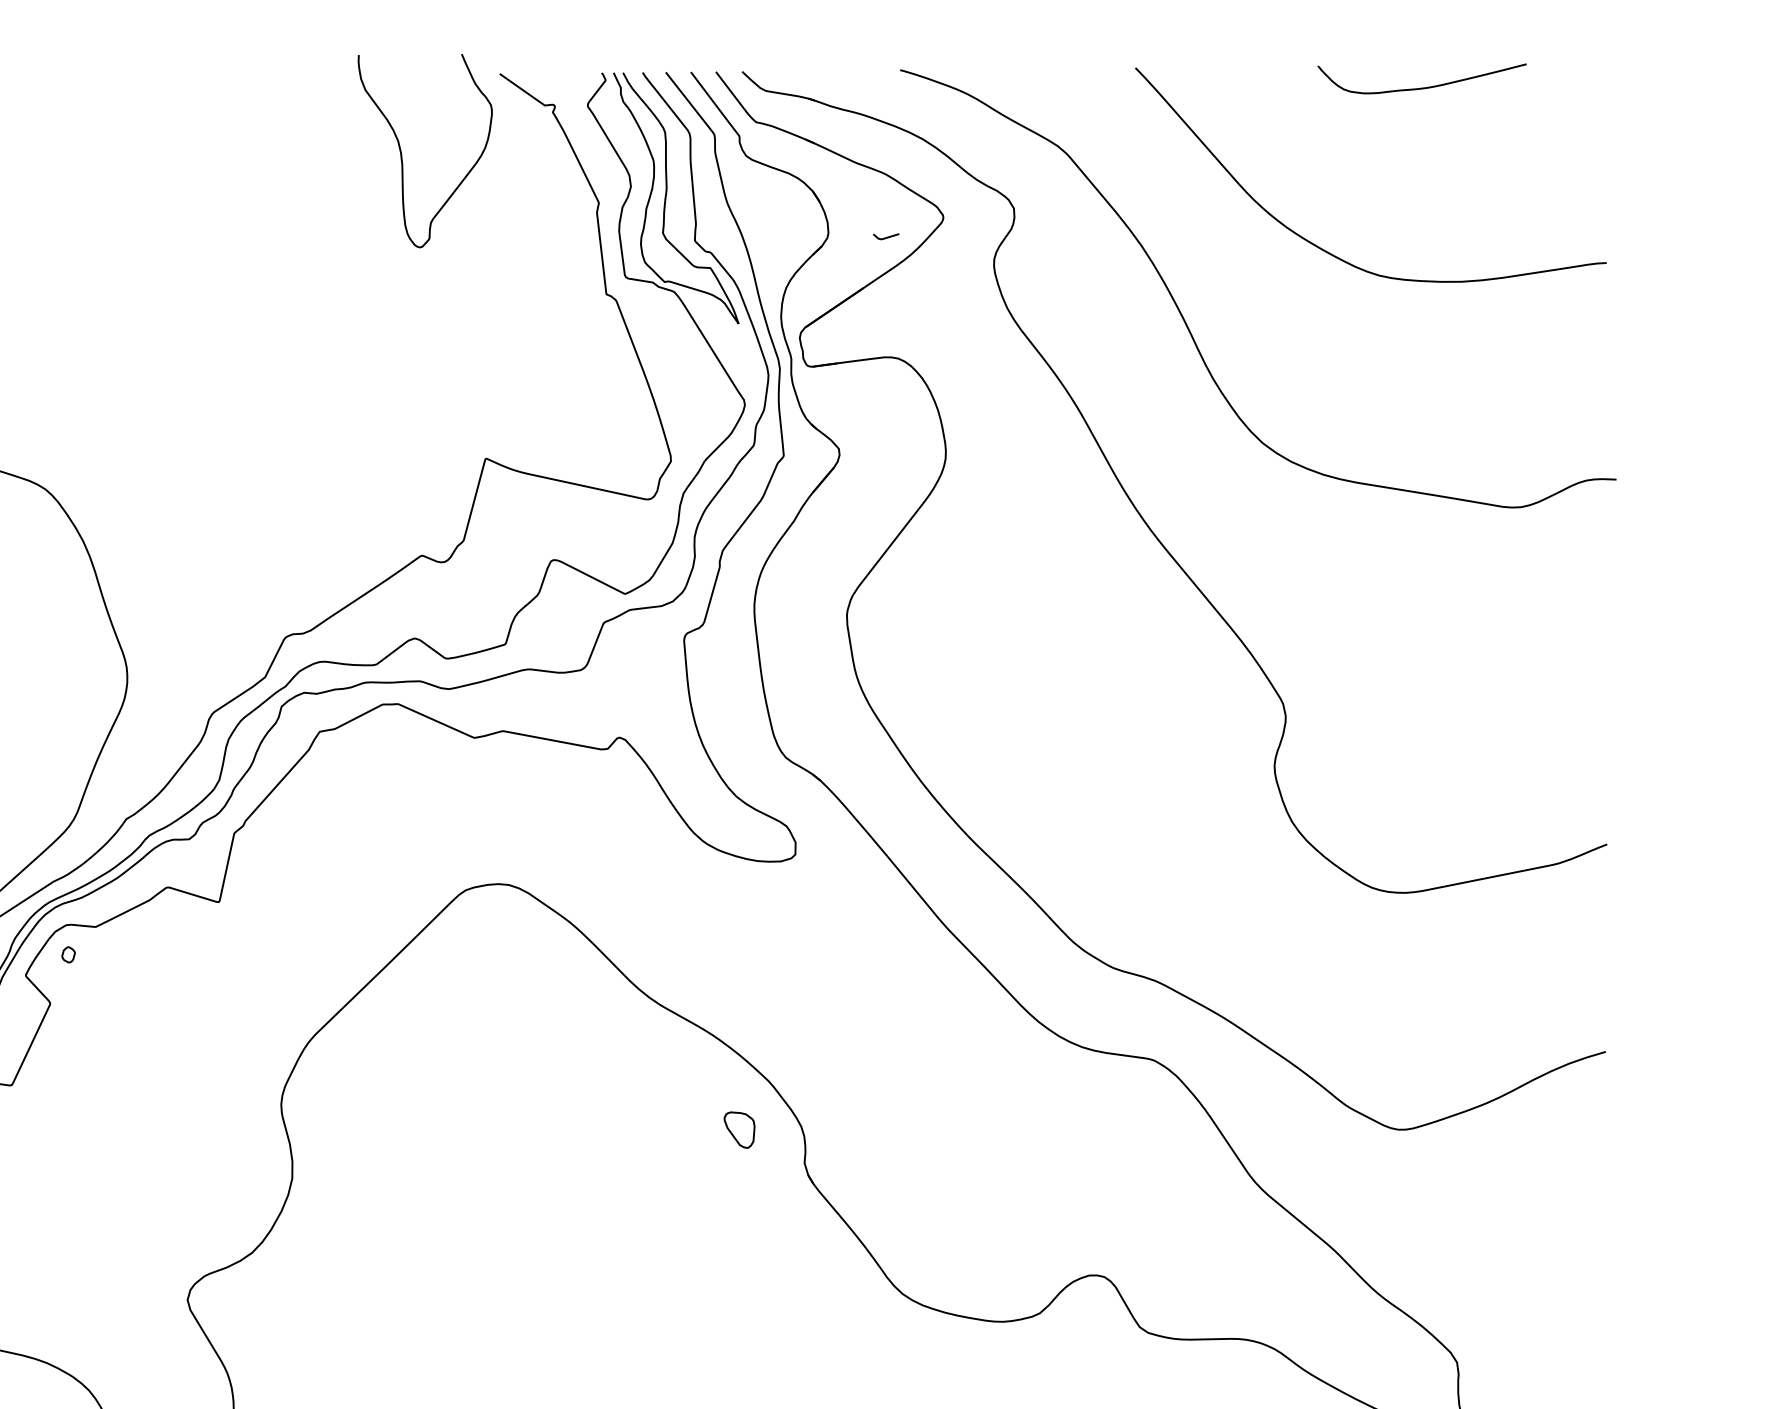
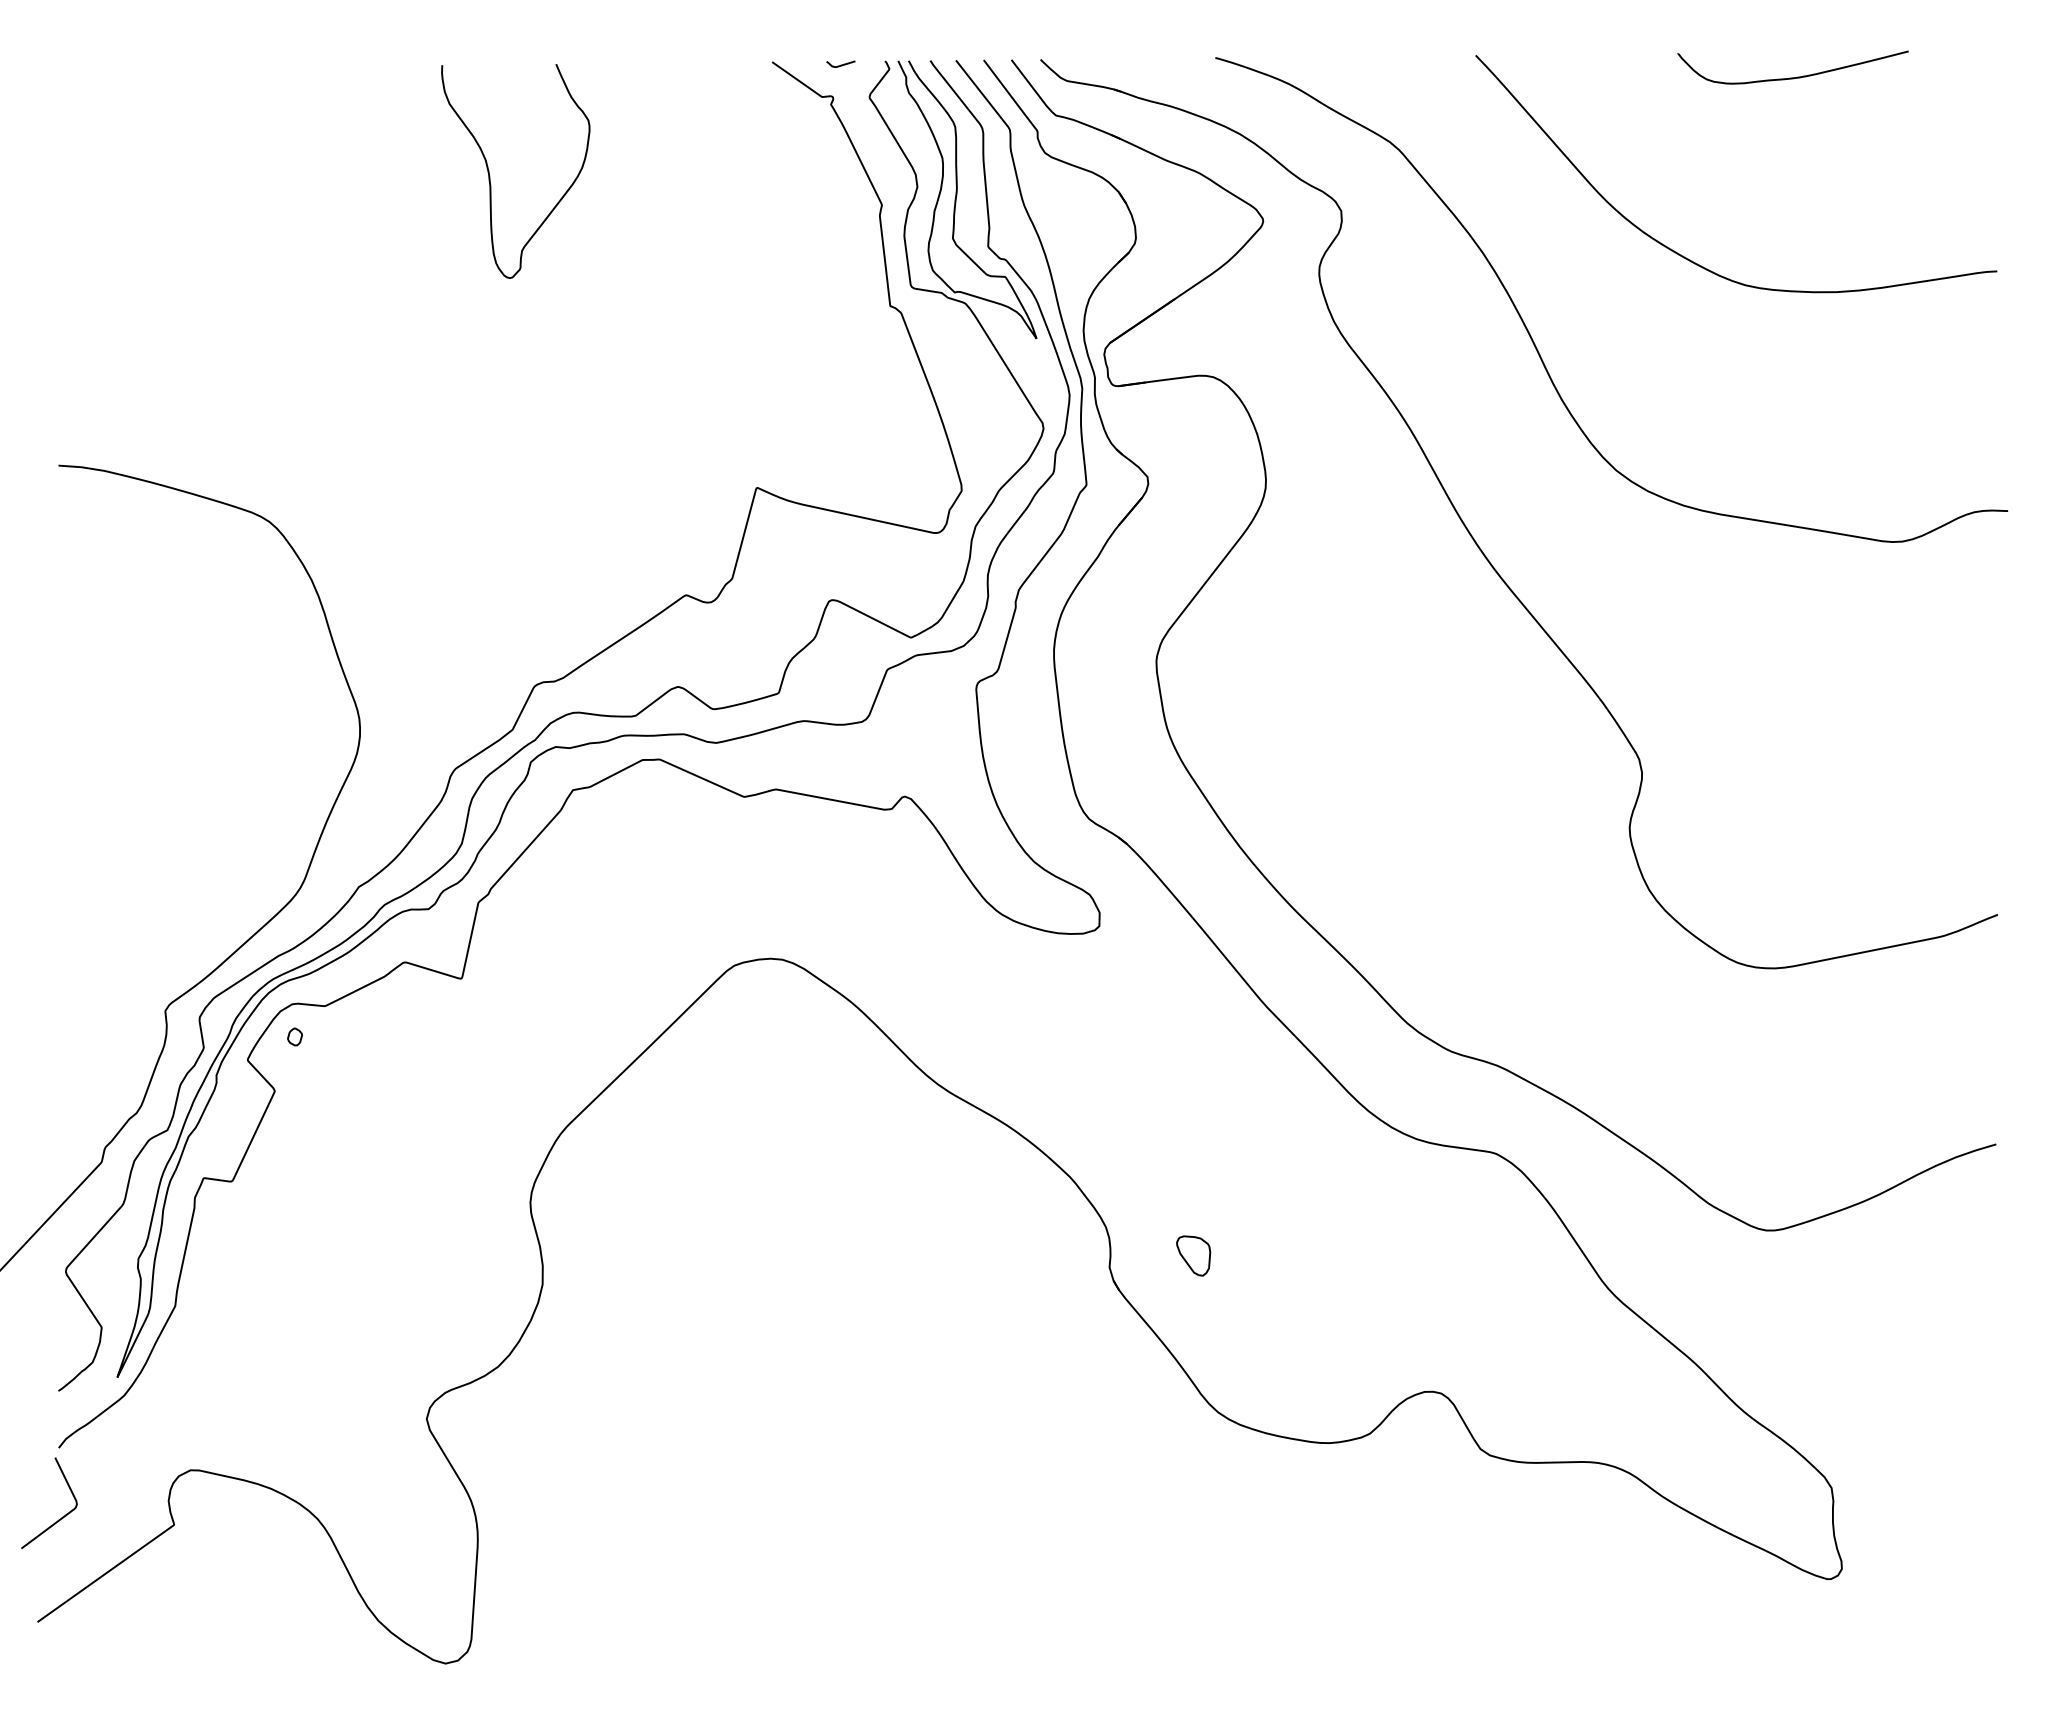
curve: (402, 155) -> (490, 176), moved
curve: (885, 236) -> (840, 64), moved
part: (739, 1129) -> (1193, 1255), moved

